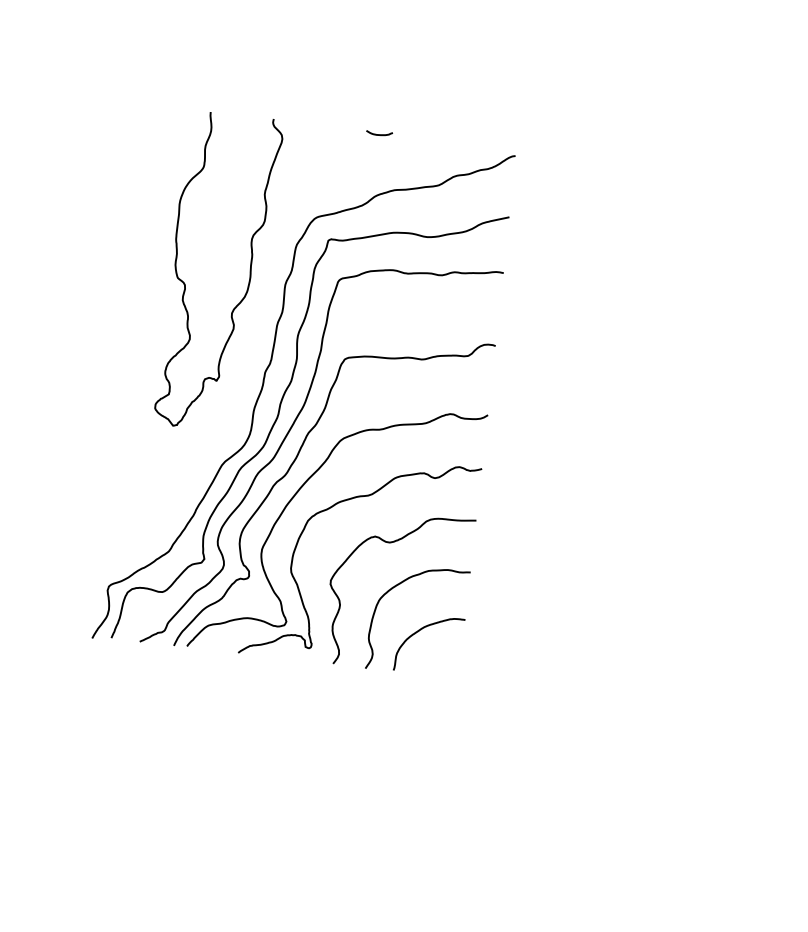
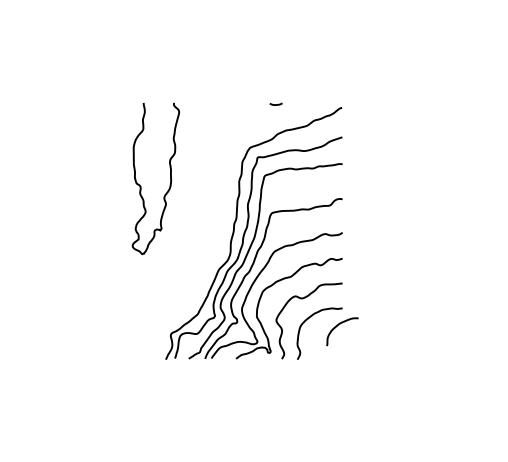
curve: (249, 275) -> (170, 178), moved
curve: (419, 632) -> (337, 326), moved

